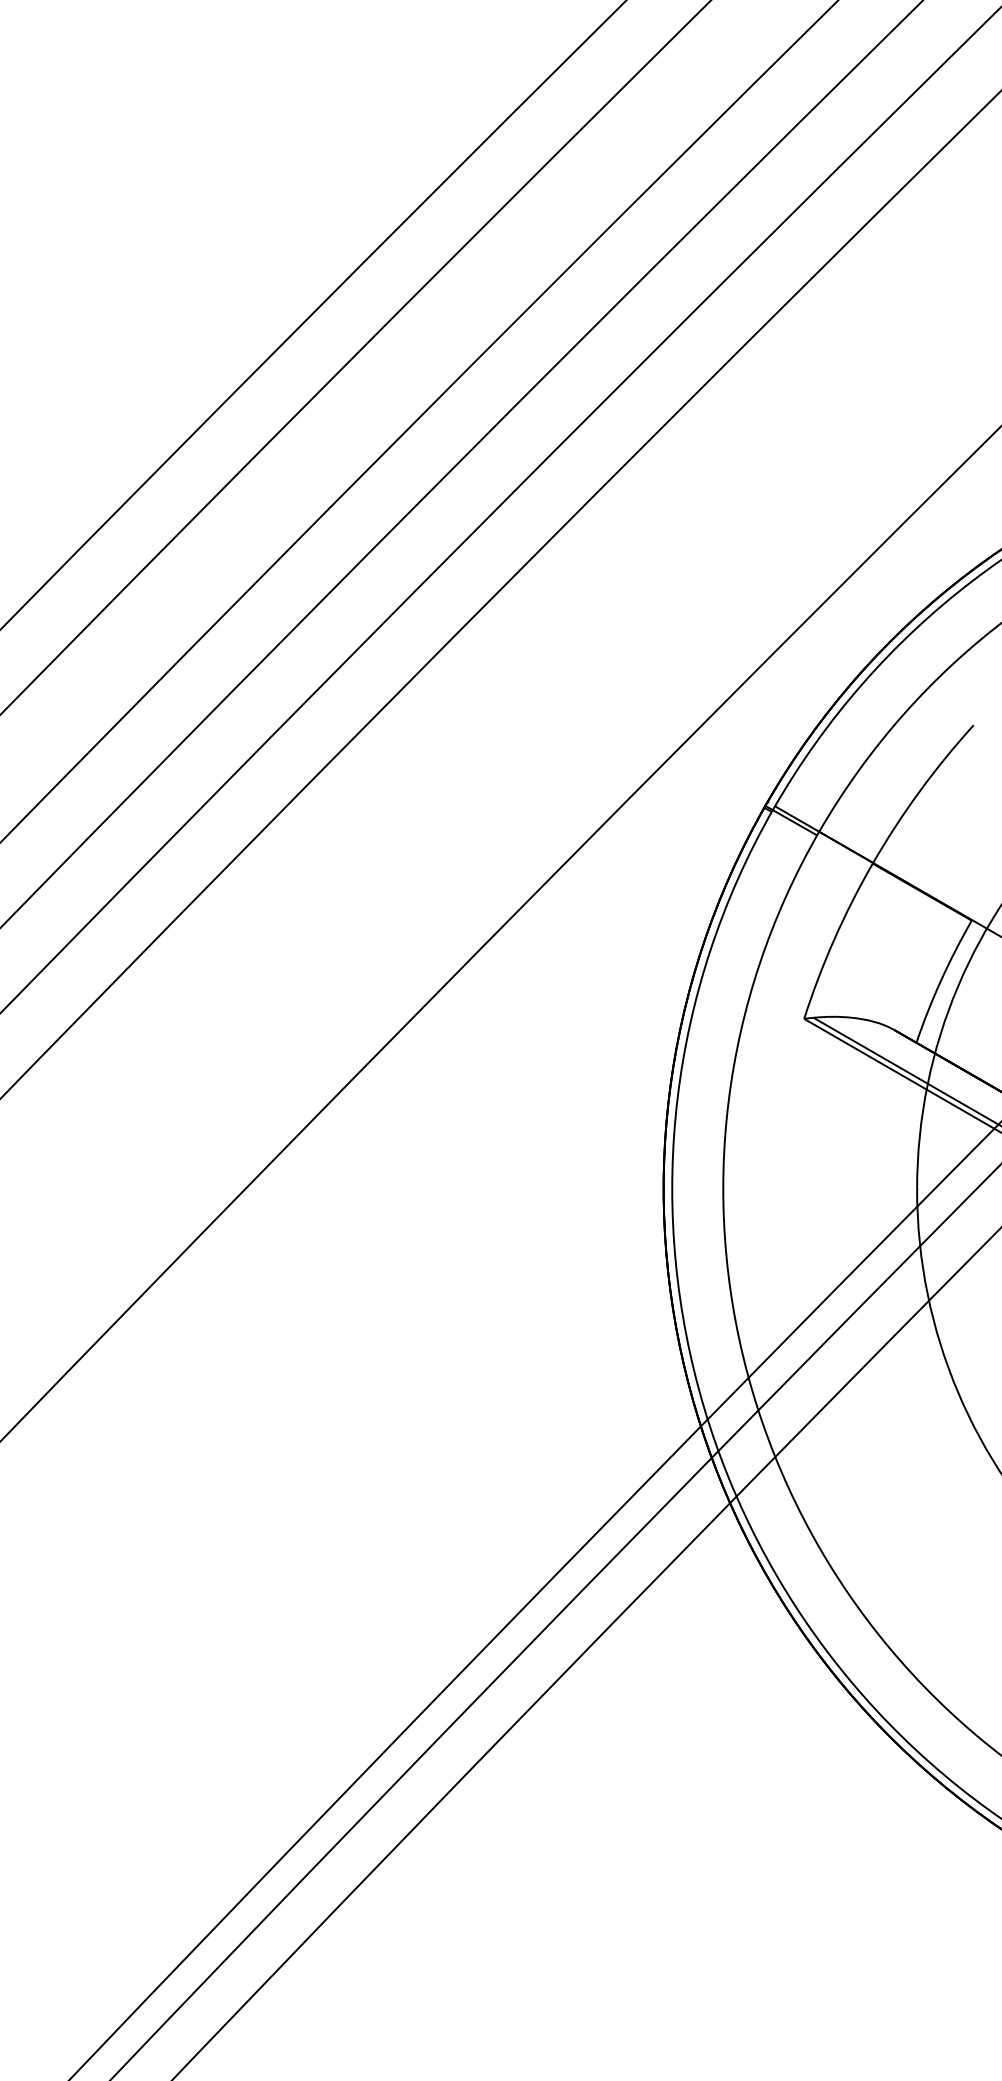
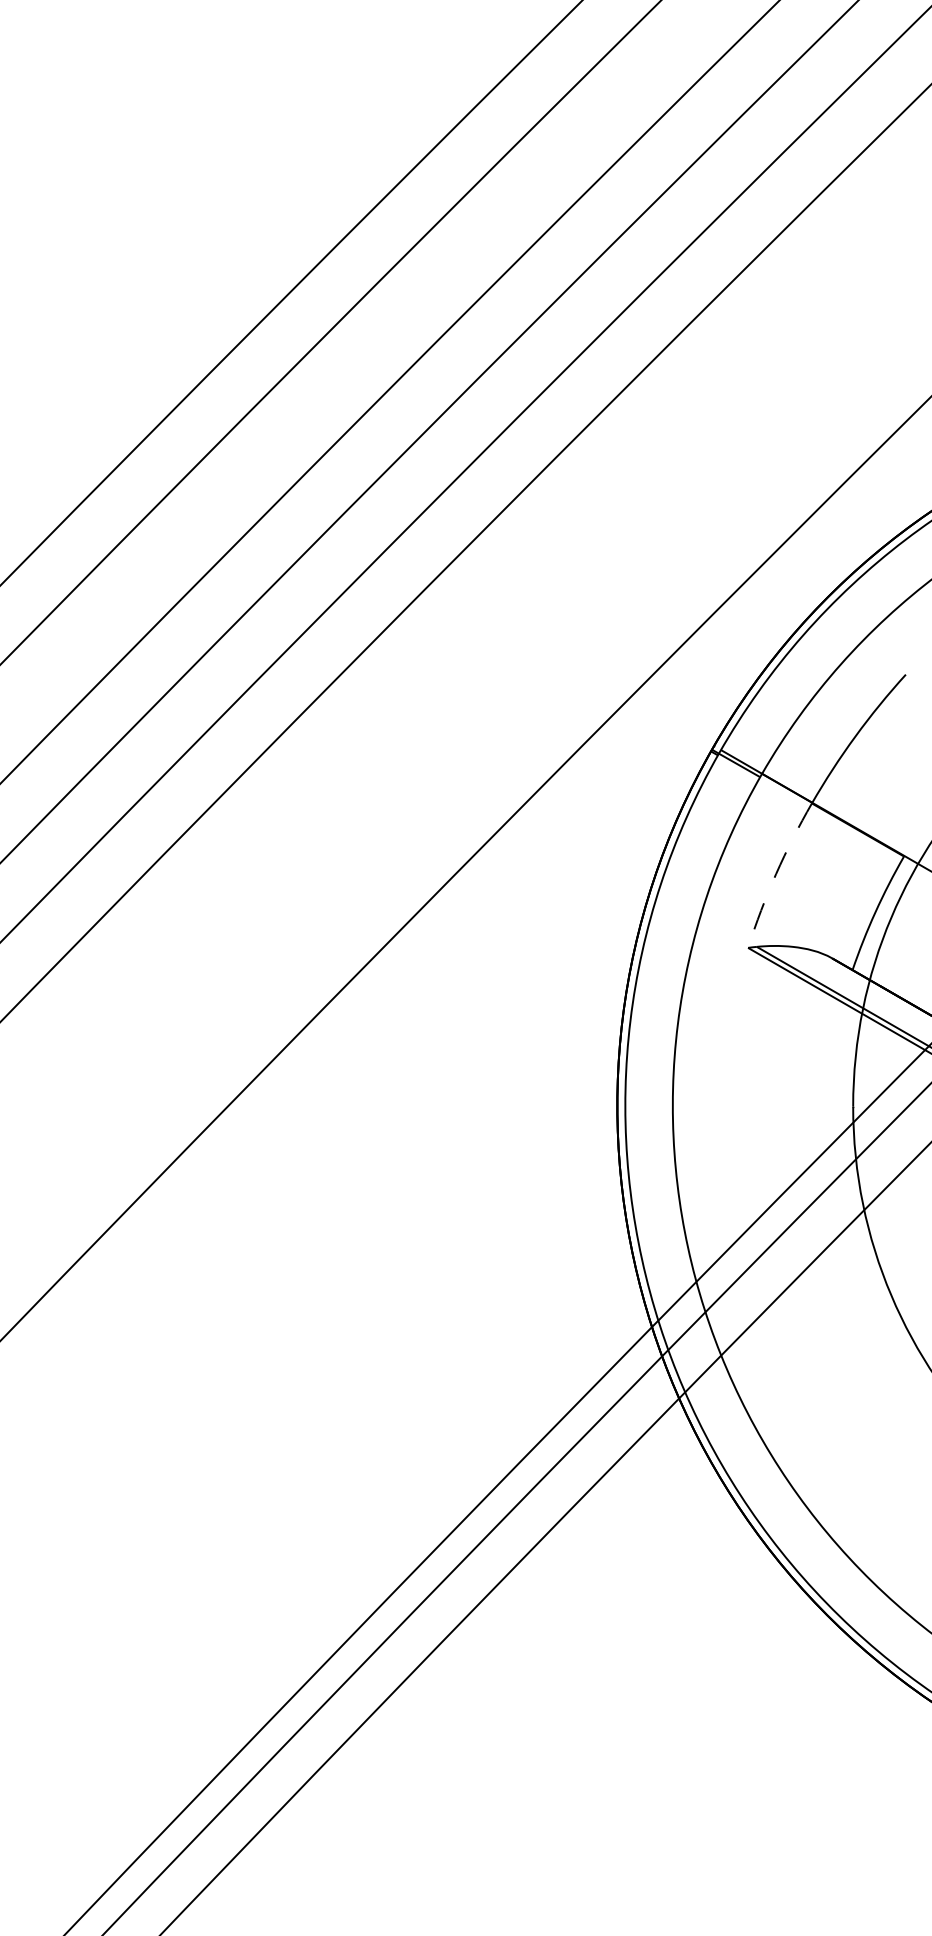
arc: (834, 938) -> (776, 873), solid -> dashed

